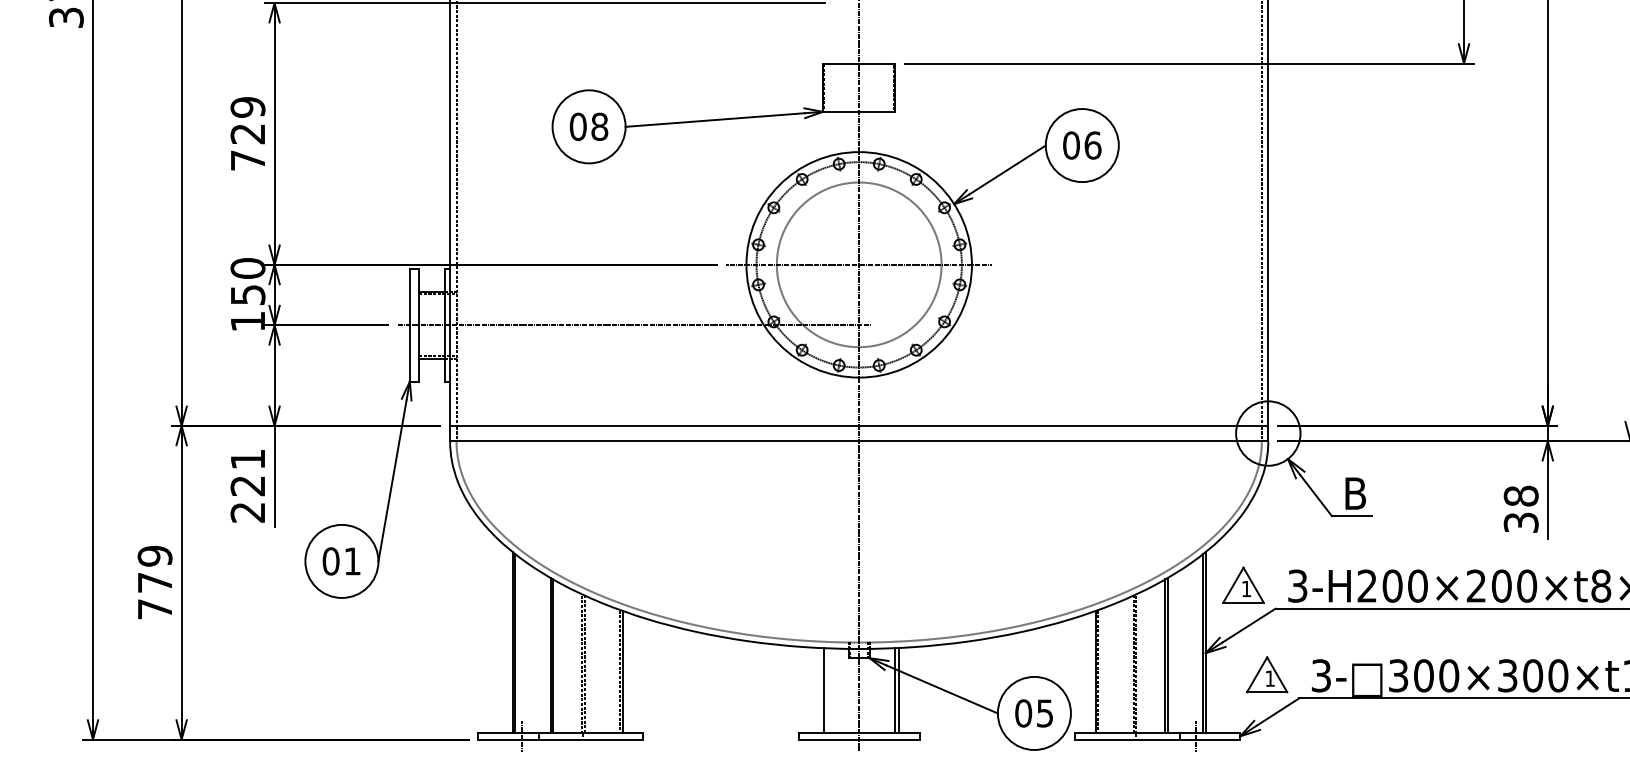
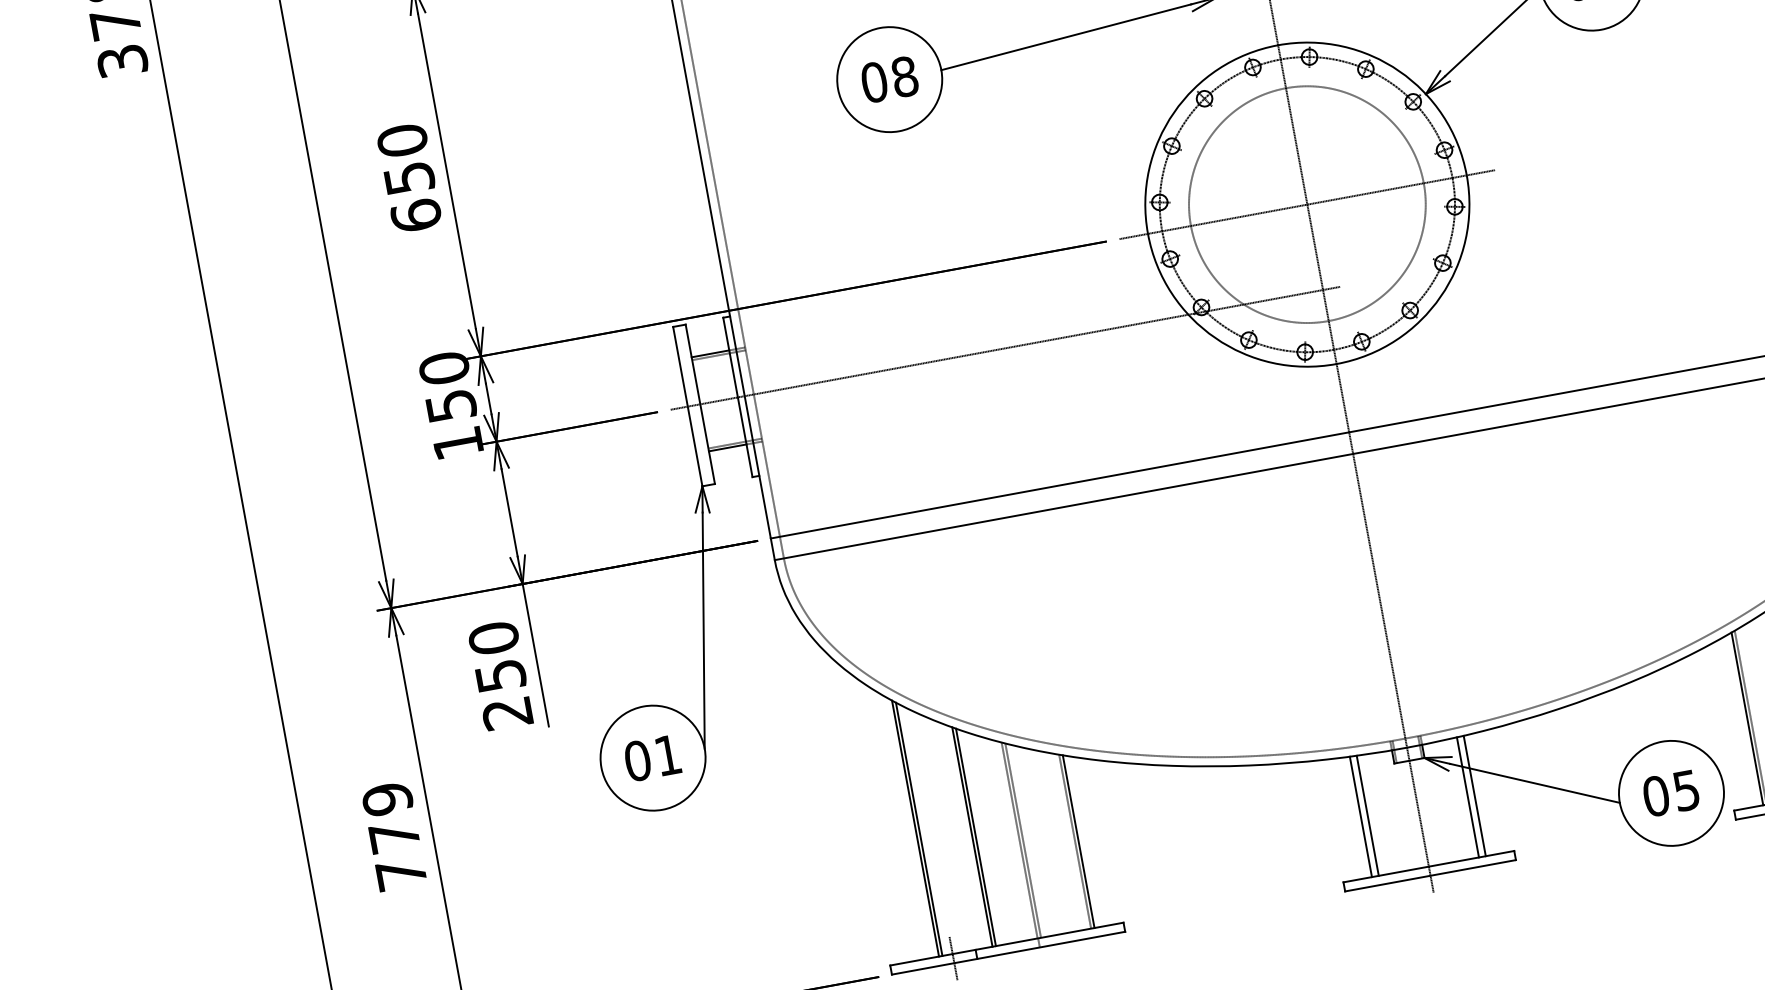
text: (247, 133) -> (408, 177), 729 -> 650
text: (247, 472) -> (496, 656), 221 -> 250
line: (818, 690) -> (1360, 816), added

